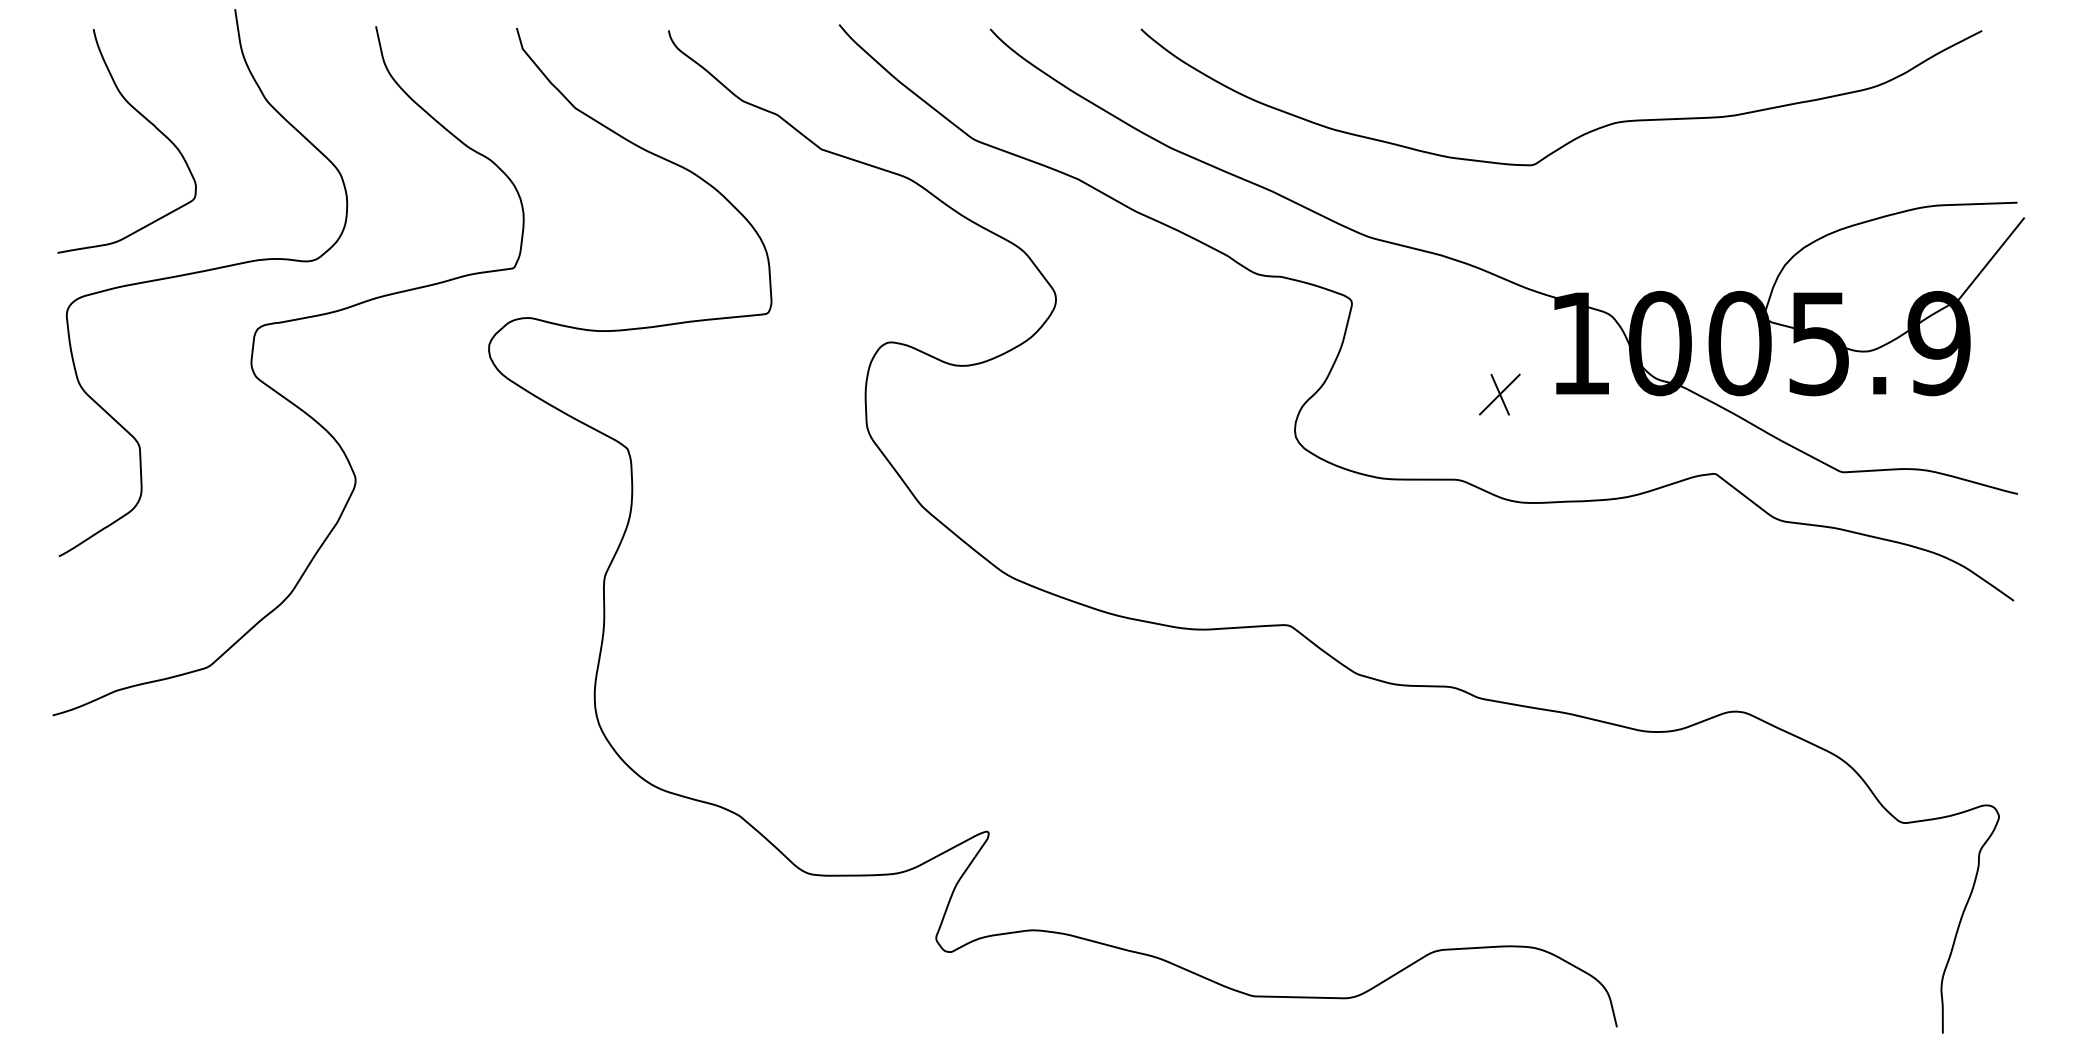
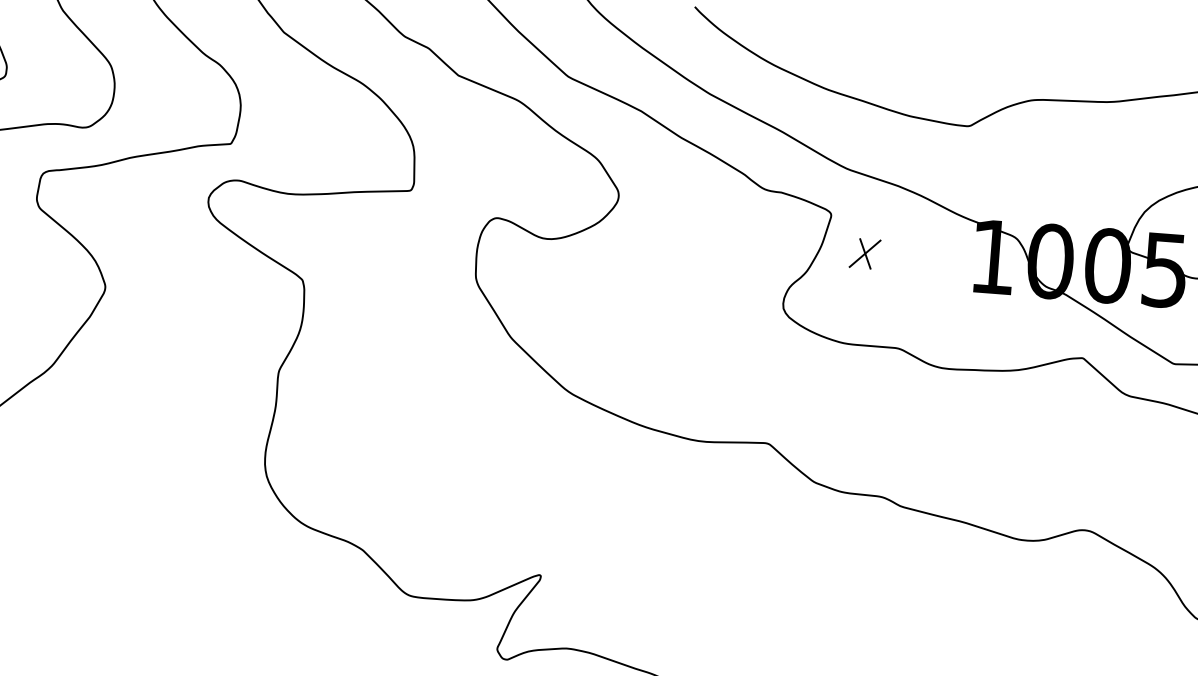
part: (1499, 394) -> (864, 253), moved

